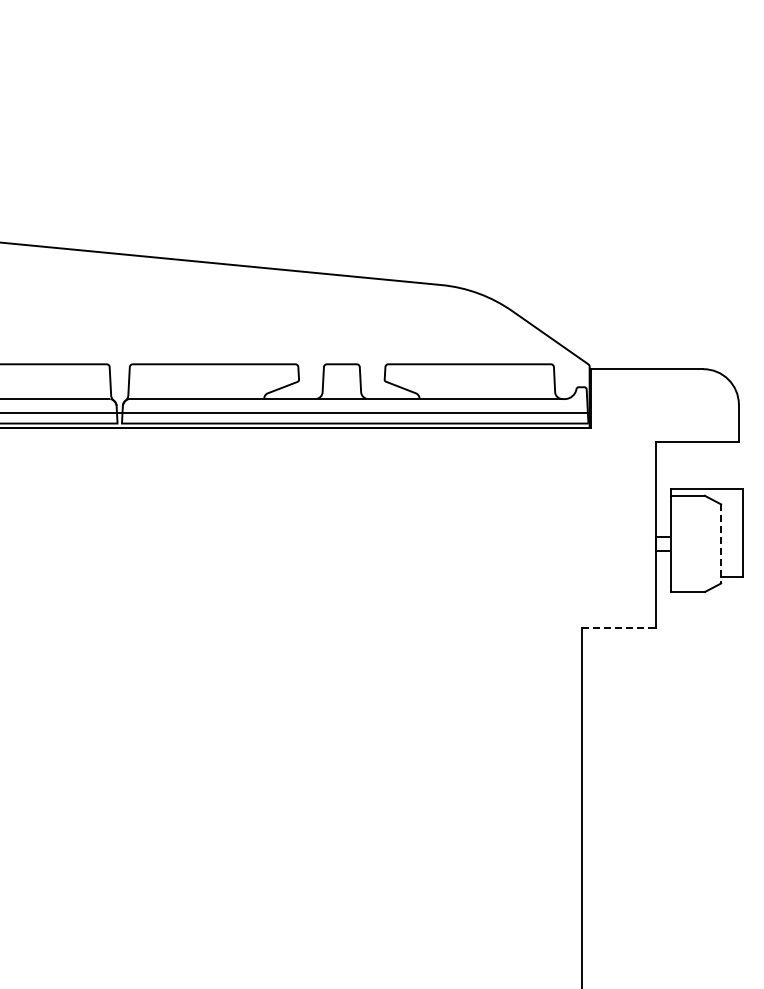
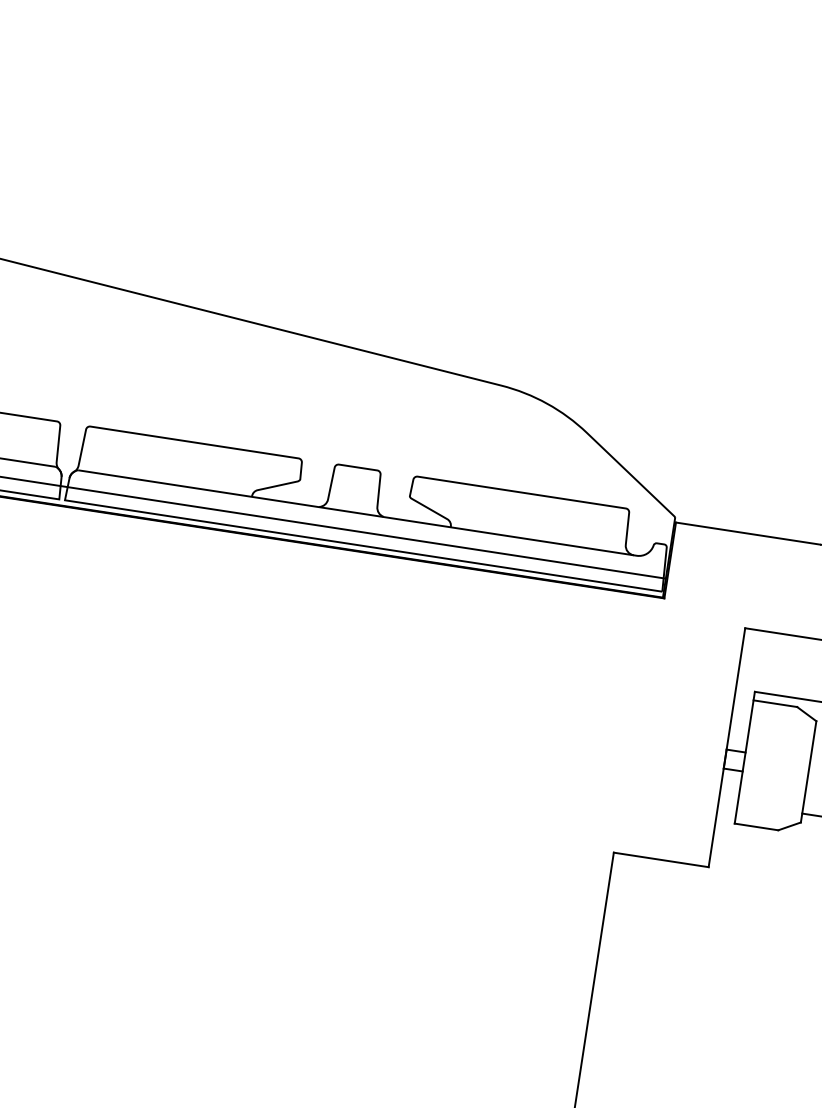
line: (721, 543) -> (809, 771), dashed -> solid
line: (619, 628) -> (661, 860), dashed -> solid

